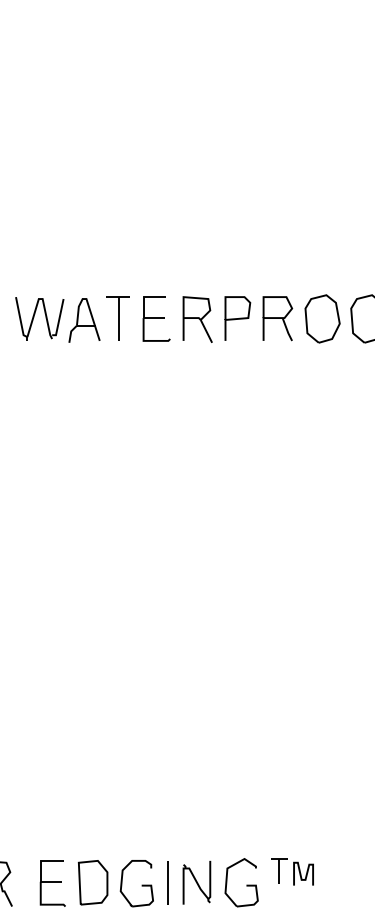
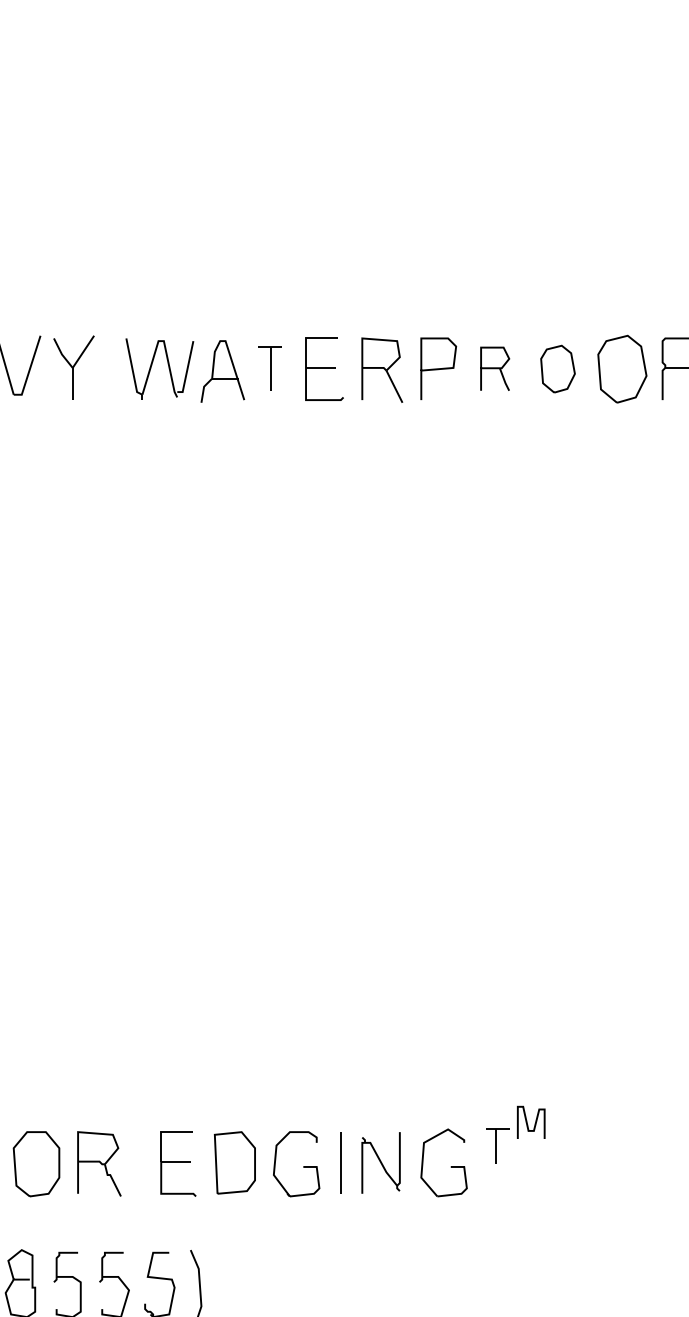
part: (117, 318) -> (269, 368), size x0.7
part: (278, 318) -> (495, 368), size x0.7
part: (322, 318) -> (557, 368), size x0.7
curve: (305, 874) -> (534, 1123), moved

